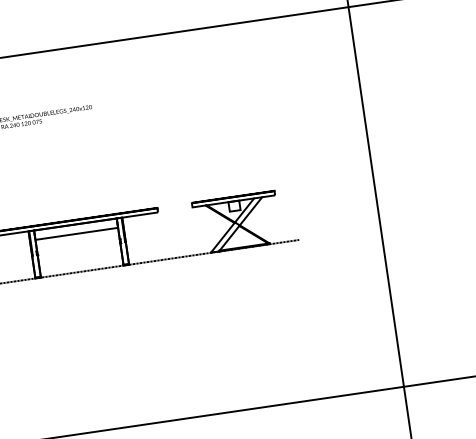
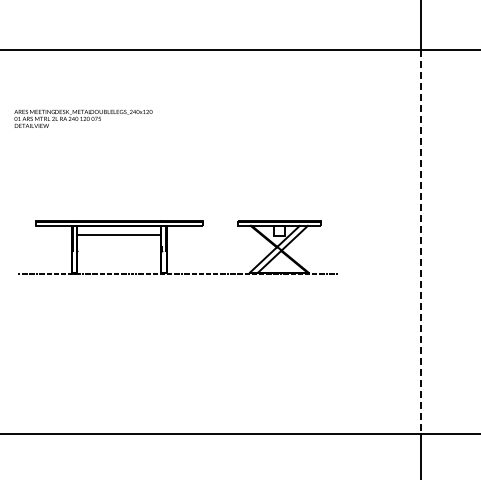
line: (375, 197) -> (420, 242), solid -> dashed

